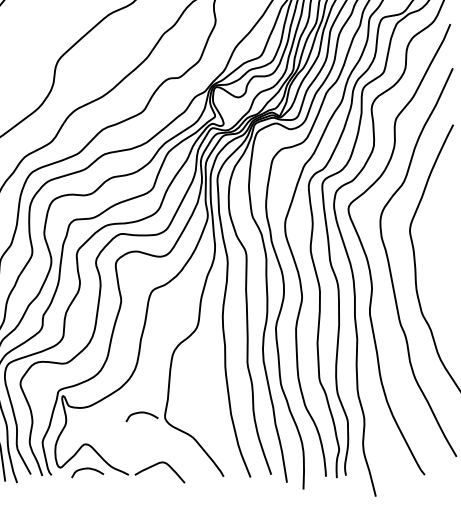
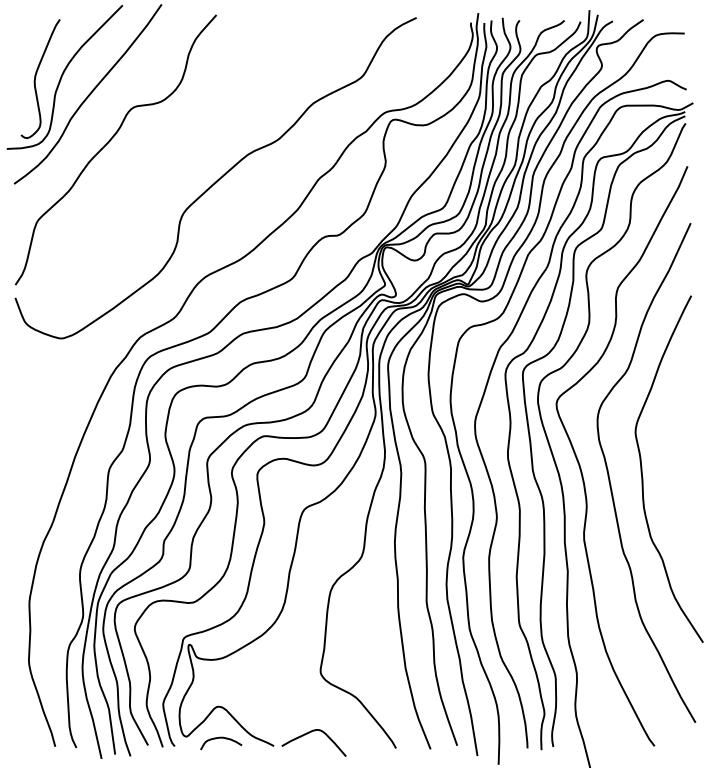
curve: (142, 413) -> (291, 666), removed

